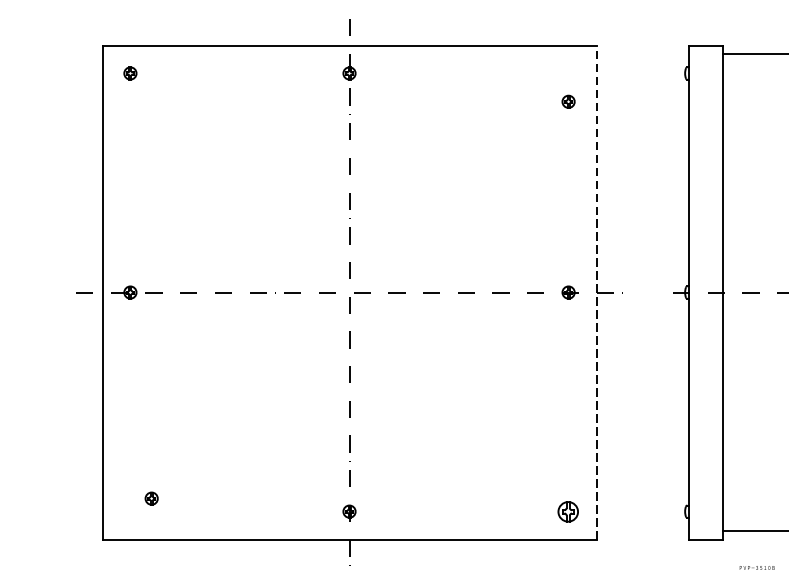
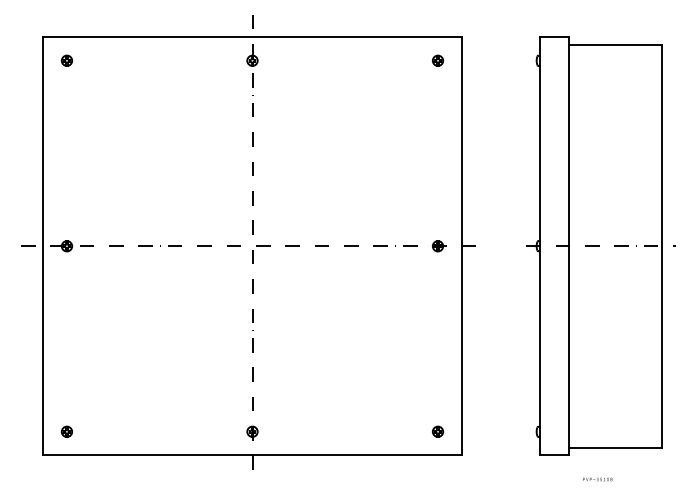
part: (569, 101) -> (438, 60), moved
line: (596, 291) -> (461, 245), dashed -> solid
part: (151, 498) -> (66, 431), moved
part: (569, 511) -> (438, 431), size x0.62

